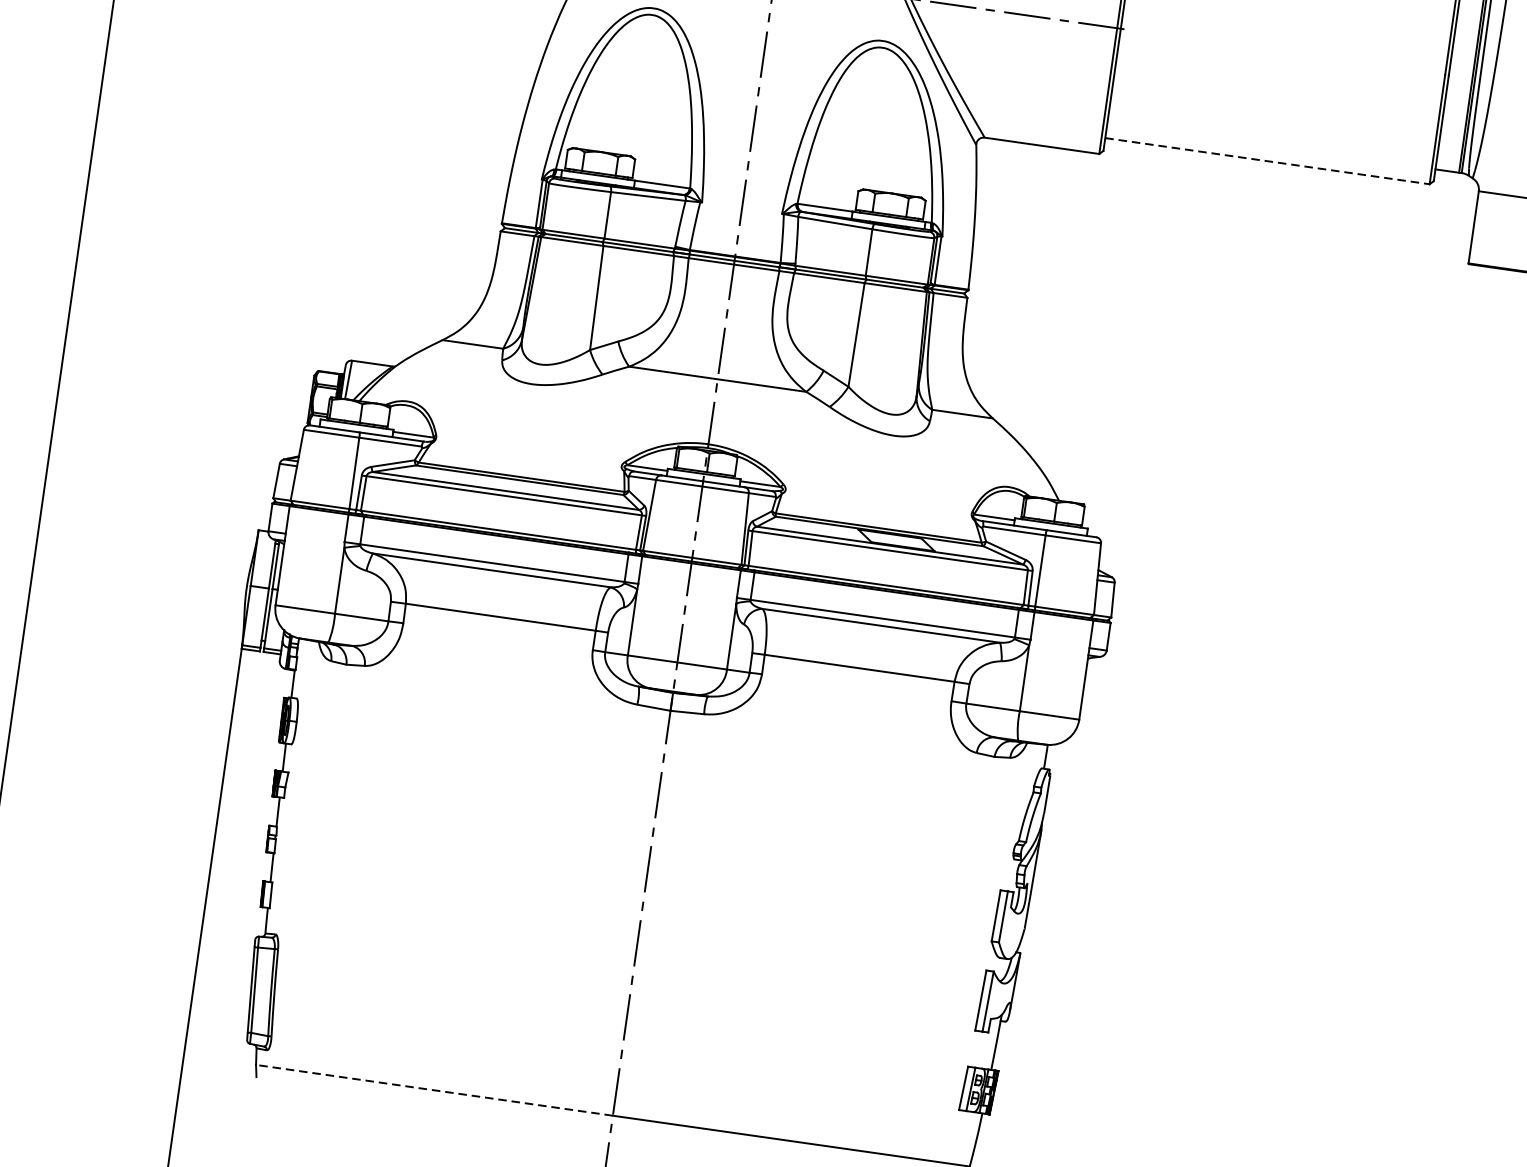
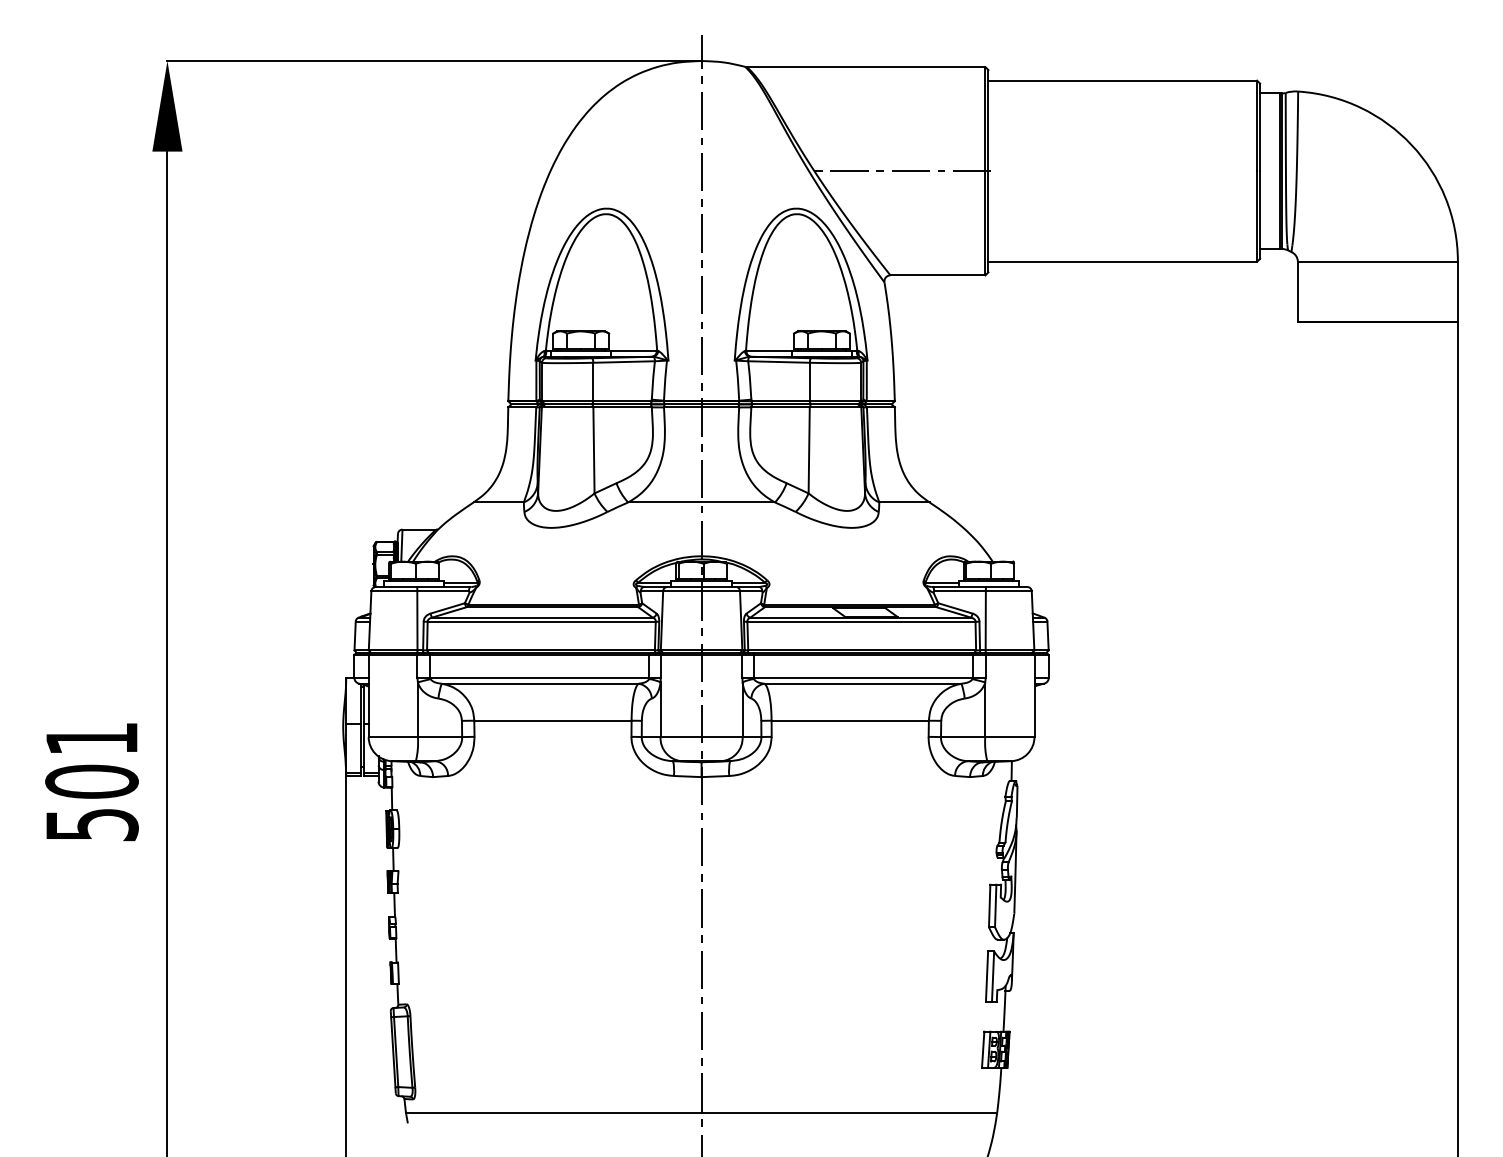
line: (1268, 160) -> (1123, 261), dashed -> solid
line: (434, 1090) -> (553, 1112), dashed -> solid

